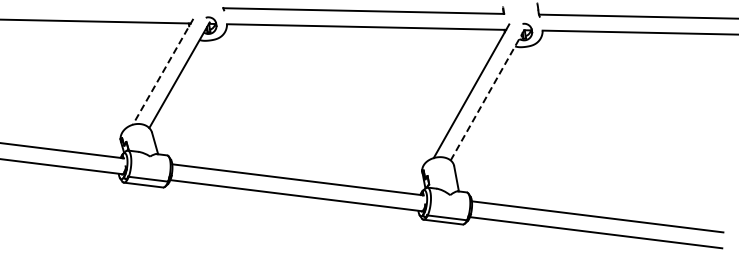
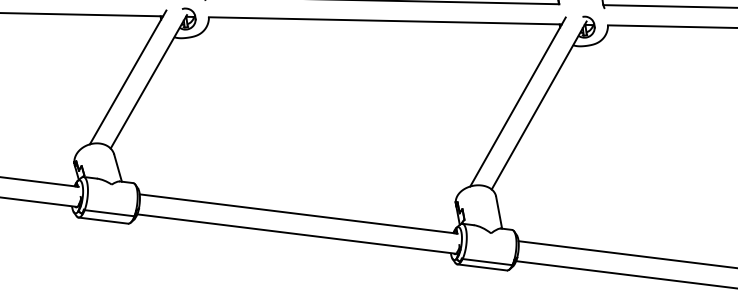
line: (162, 72) -> (127, 78), dashed -> solid
line: (488, 93) -> (539, 104), dashed -> solid

